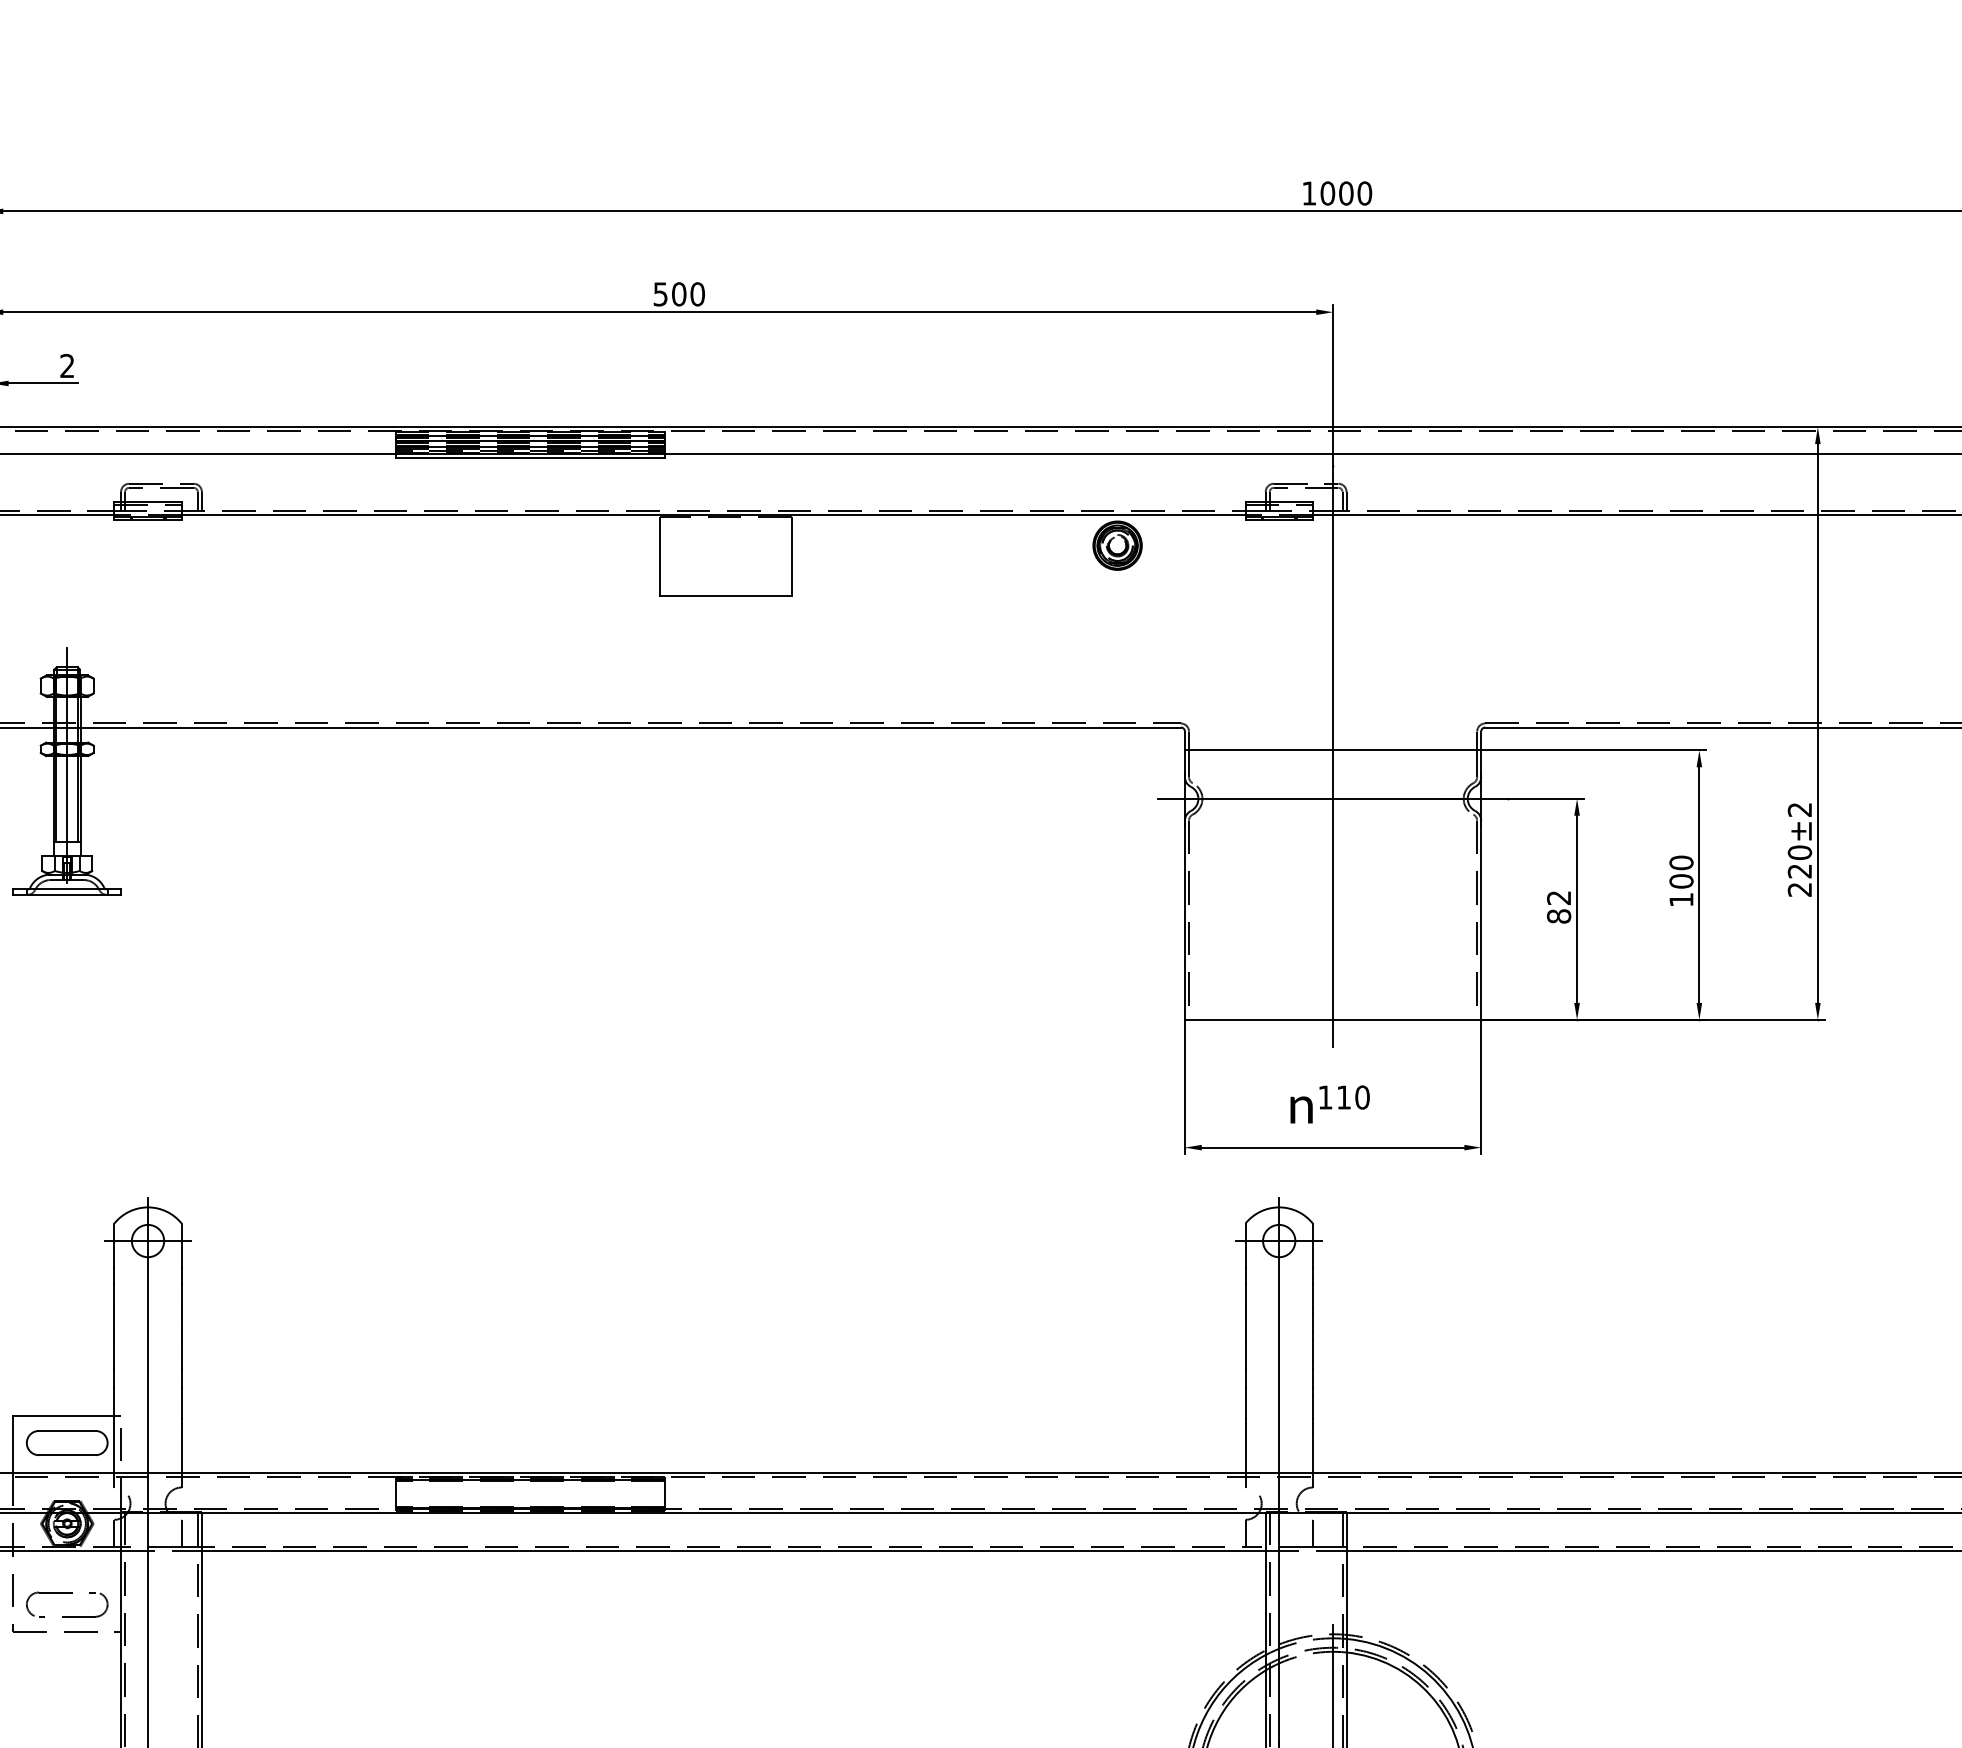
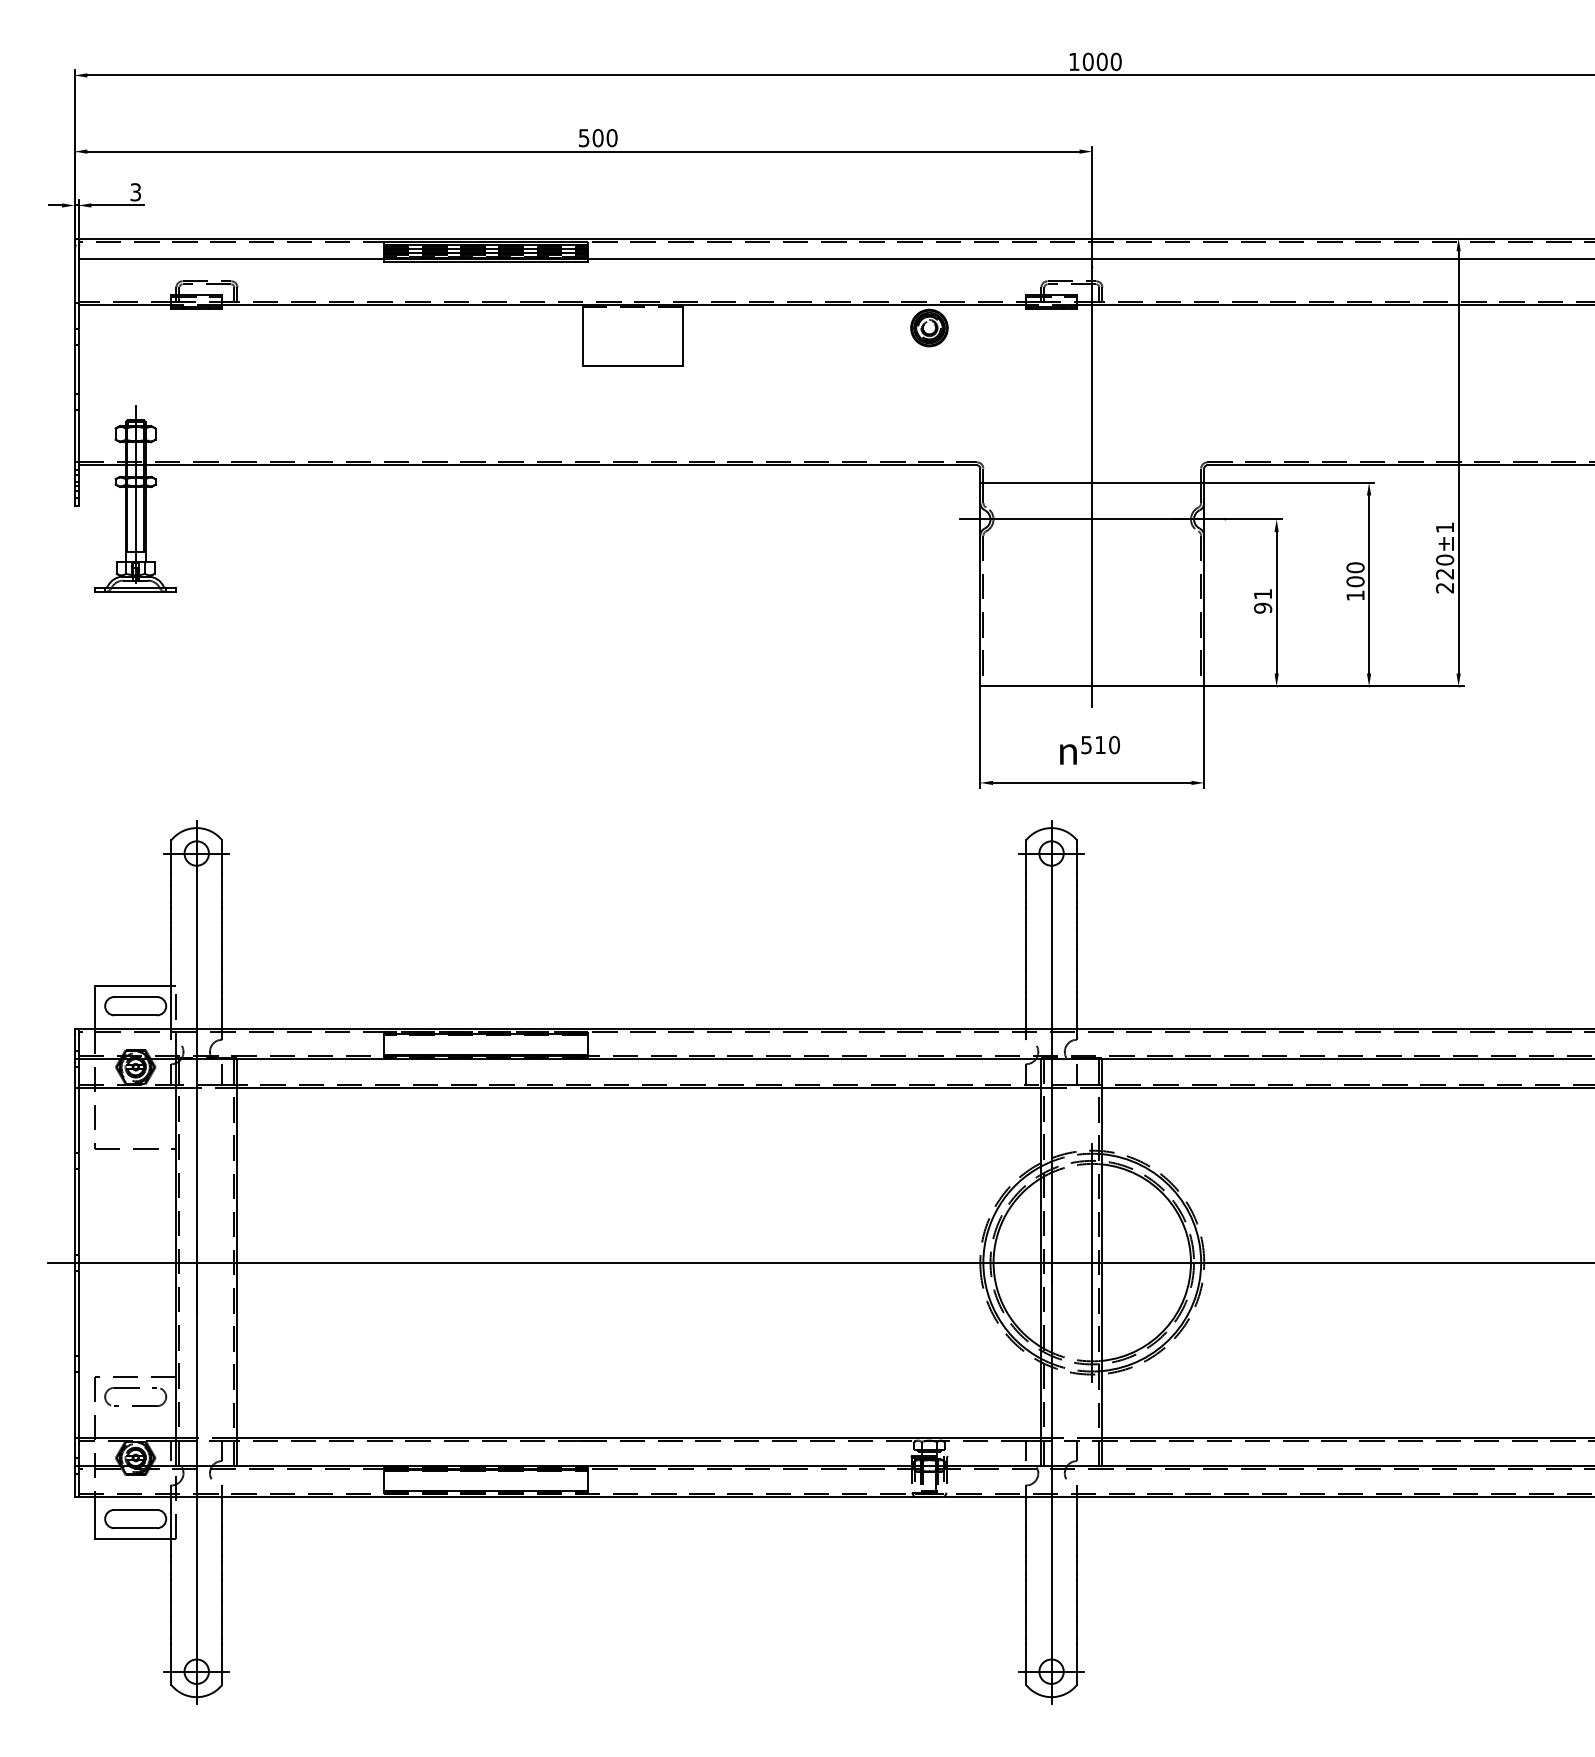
text: (66, 366) -> (135, 192), 2 -> 3
text: (1799, 809) -> (1444, 527), ±2 -> ±1
text: (1558, 907) -> (1262, 601), 82 -> 91
text: (1325, 1098) -> (1086, 745), 110 -> 510
part: (66, 1615) -> (135, 1136), removed

